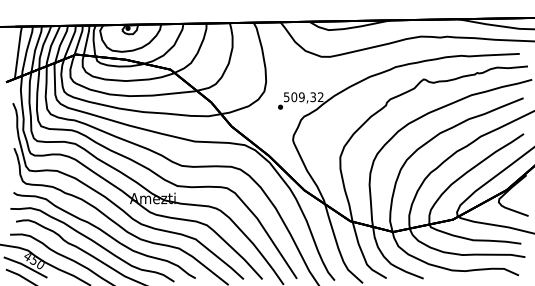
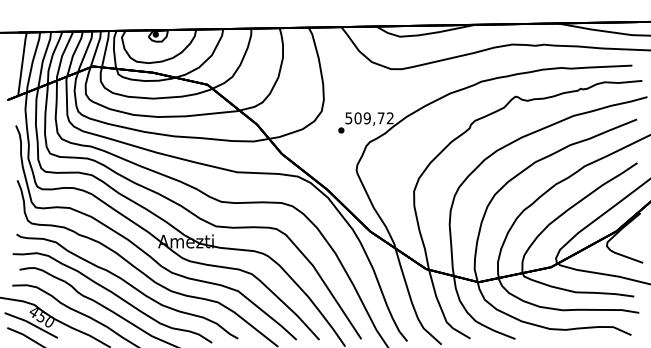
text: (312, 97) -> (380, 118), 509,32 -> 509,72

